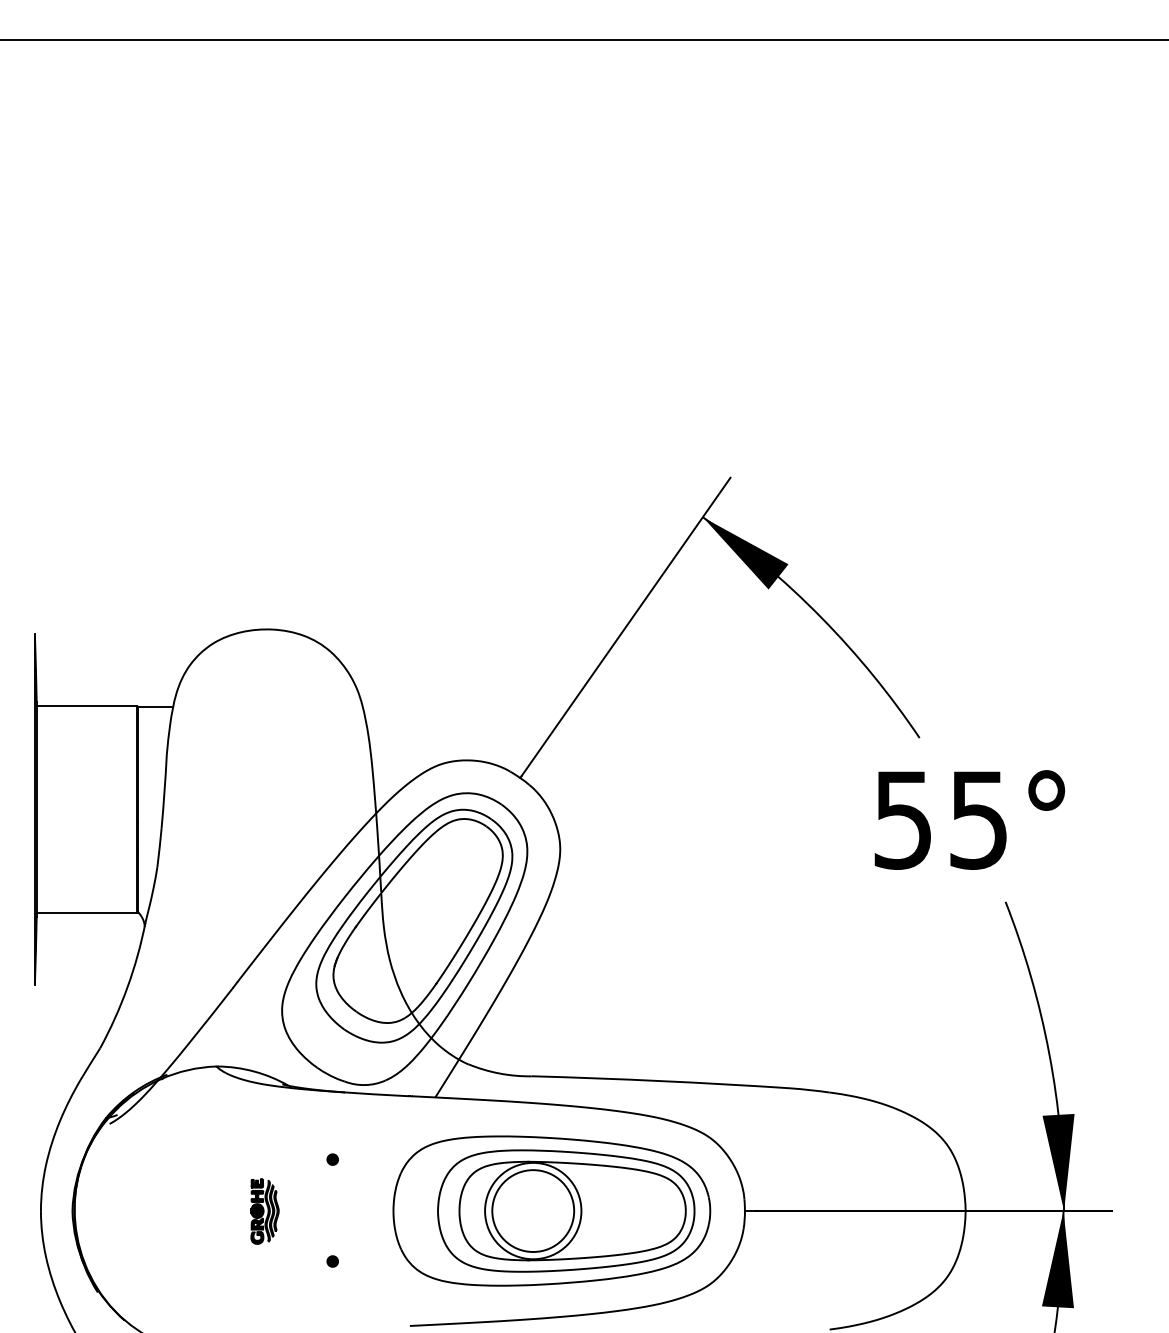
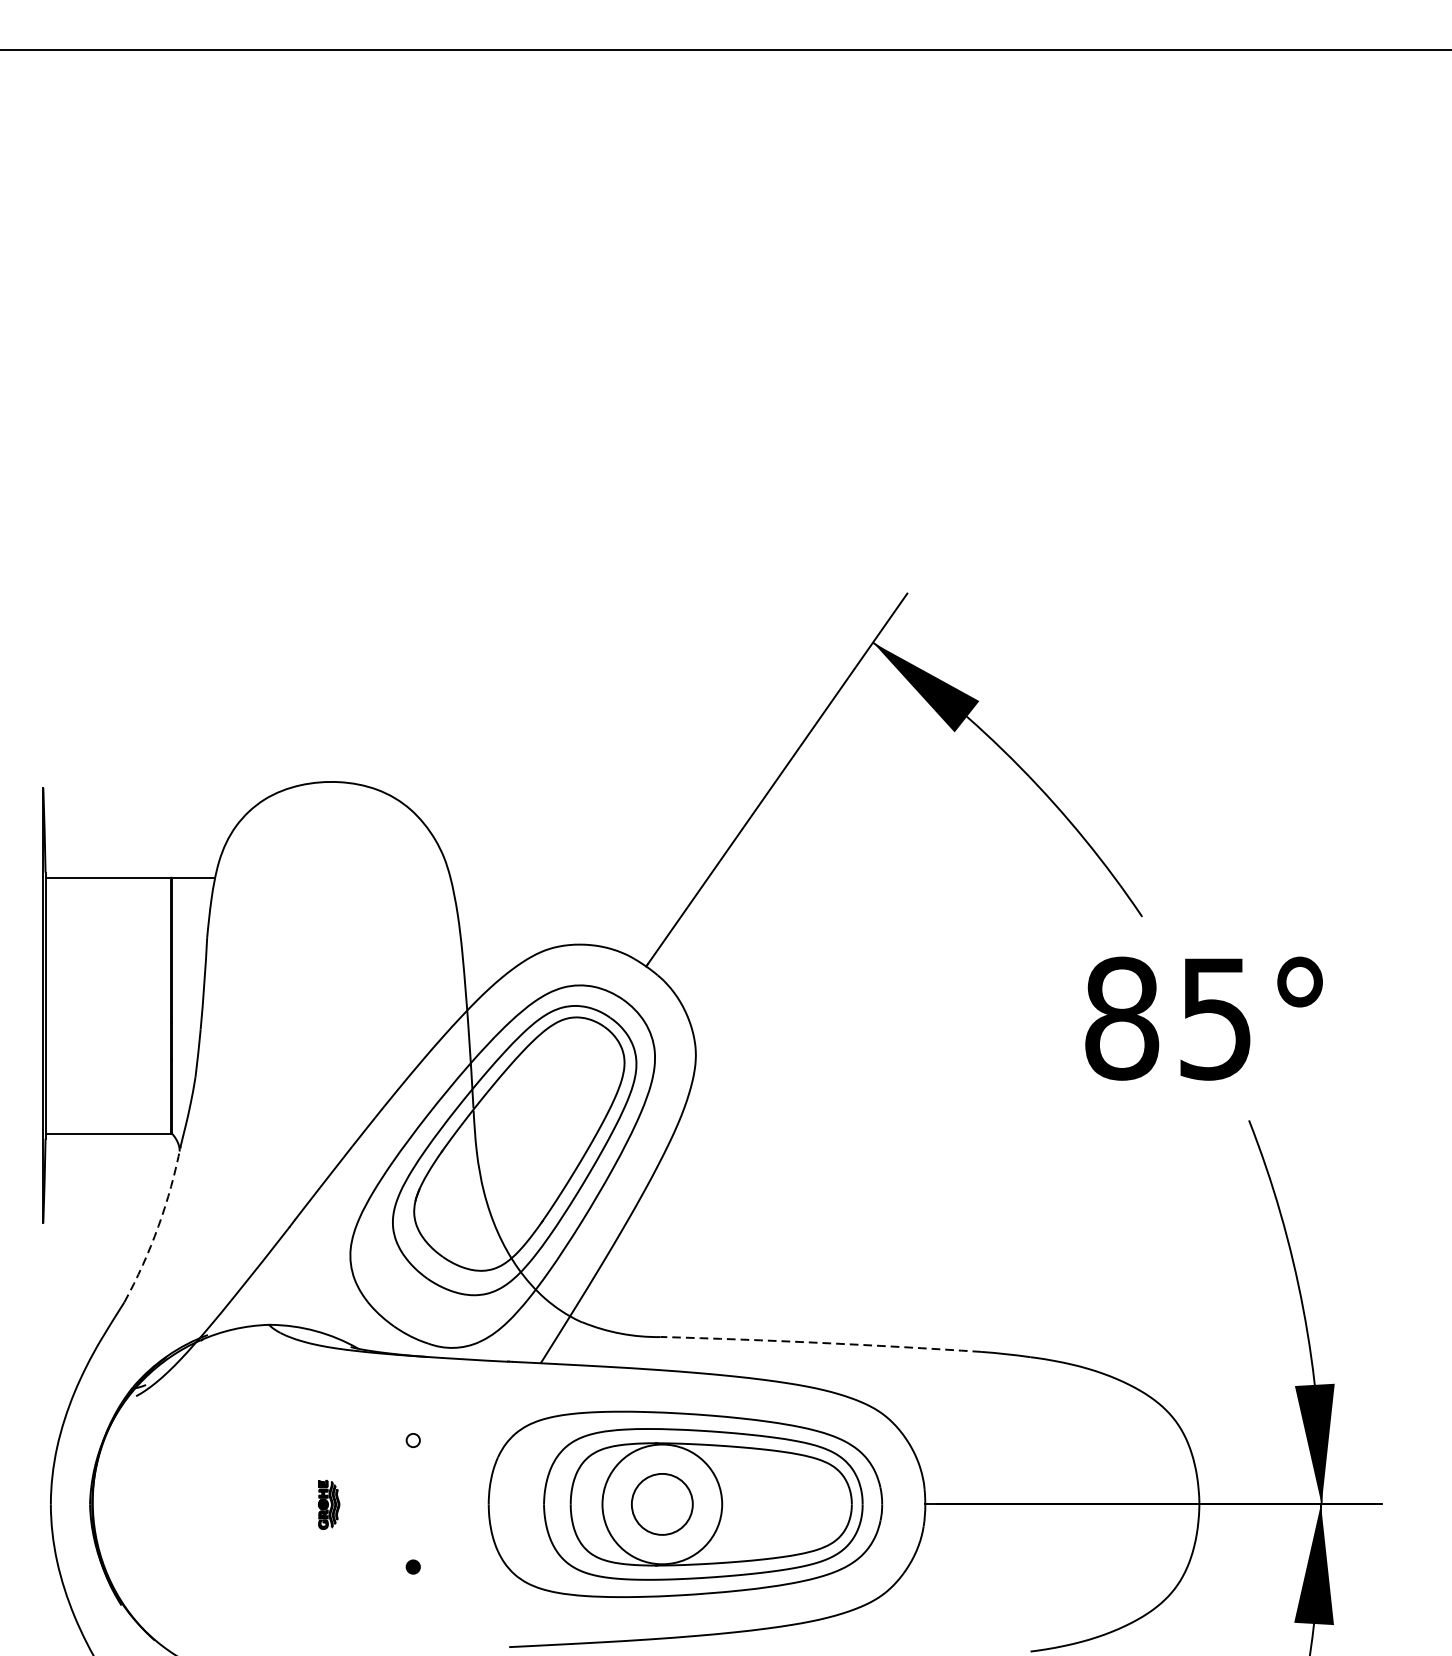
text: (903, 819) -> (1122, 1018), 55° -> 85°
arc: (127, 987) -> (158, 1226), solid -> dashed
arc: (660, 1081) -> (820, 1343), solid -> dashed
fill: (332, 1159) -> (412, 1440), removed
part: (264, 1211) -> (328, 1504), size x0.6
circle: (533, 1211) -> (662, 1504), size x0.6

